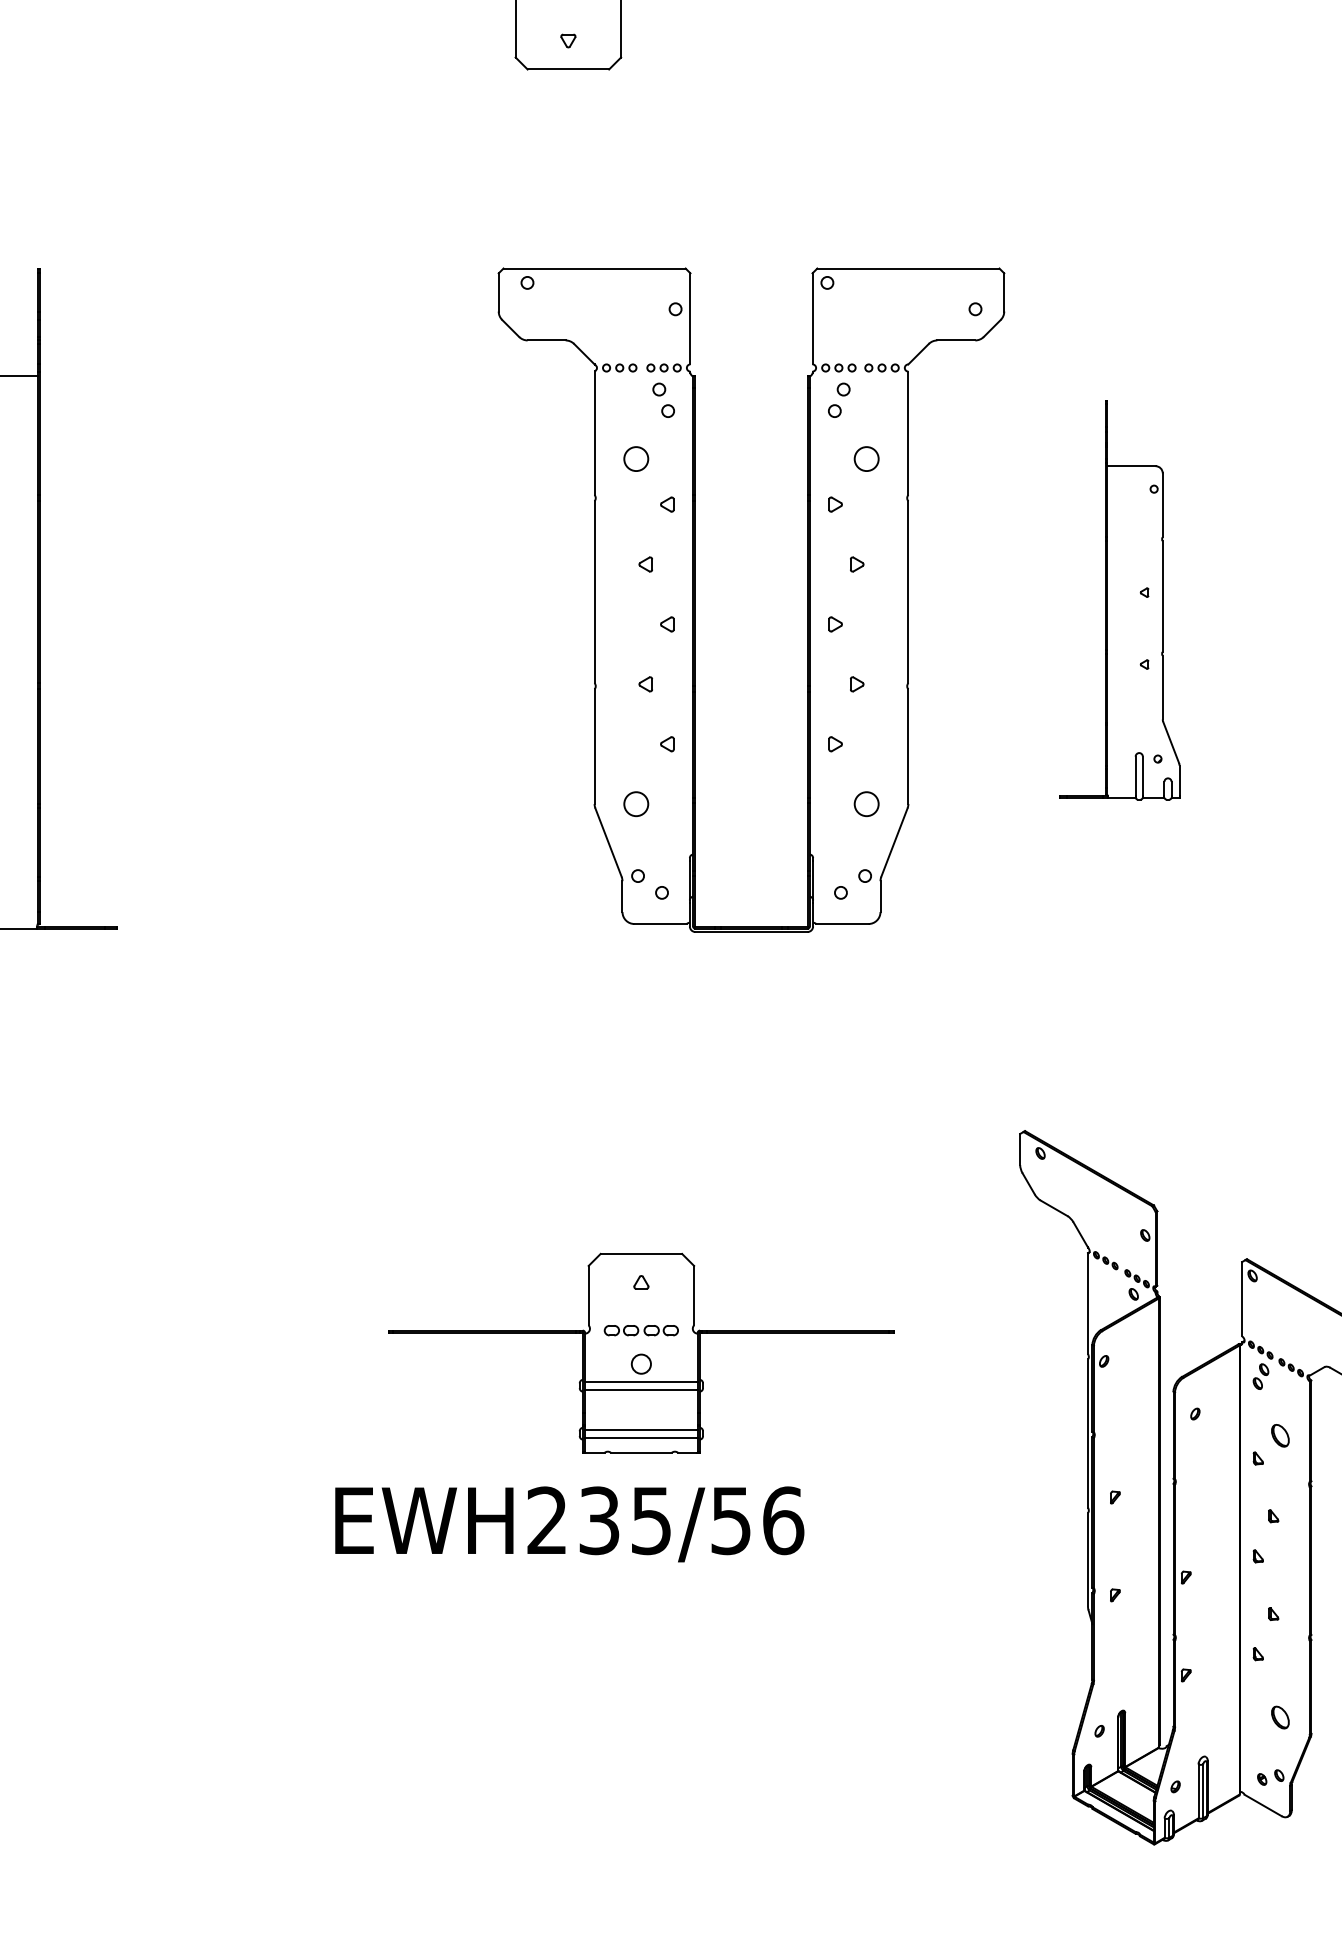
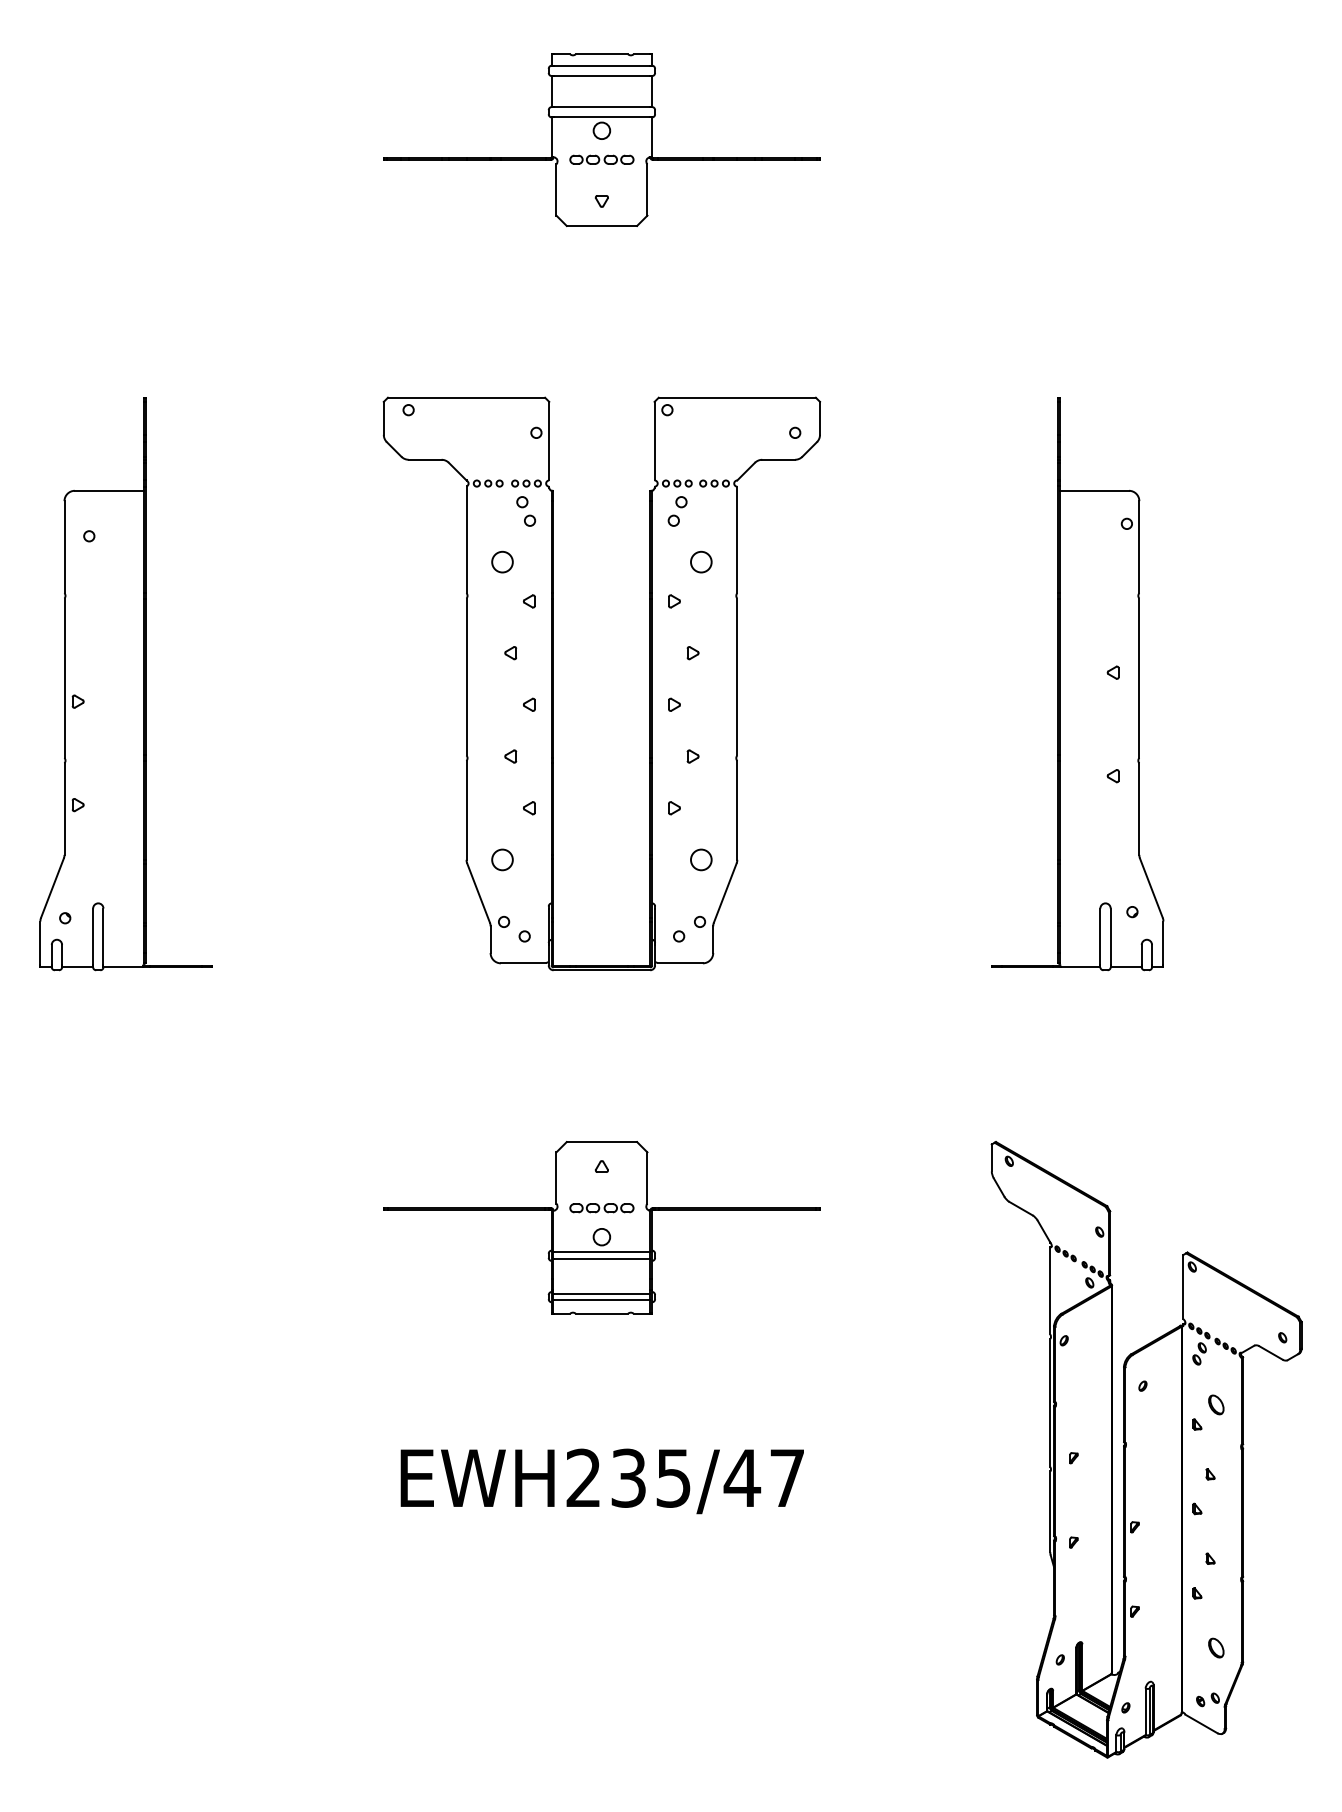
part: (695, 599) -> (553, 683), moved
part: (1119, 600) -> (1077, 684), size x1.67
part: (640, 1352) -> (601, 1227), moved
text: (756, 1519) -> (764, 1477), EWH235/56 -> EWH235/47

